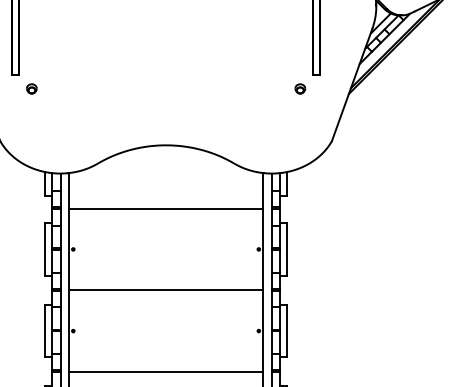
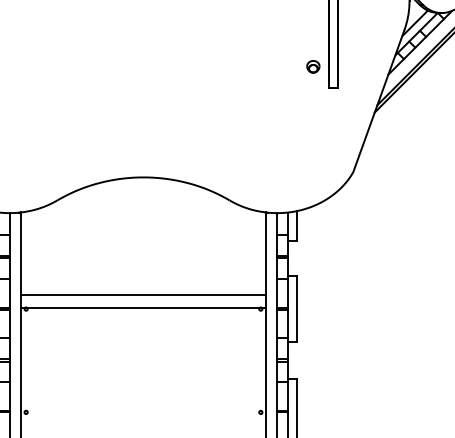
part: (300, 88) -> (313, 66), moved
line: (165, 208) -> (142, 294), moved
line: (165, 290) -> (142, 307), moved

